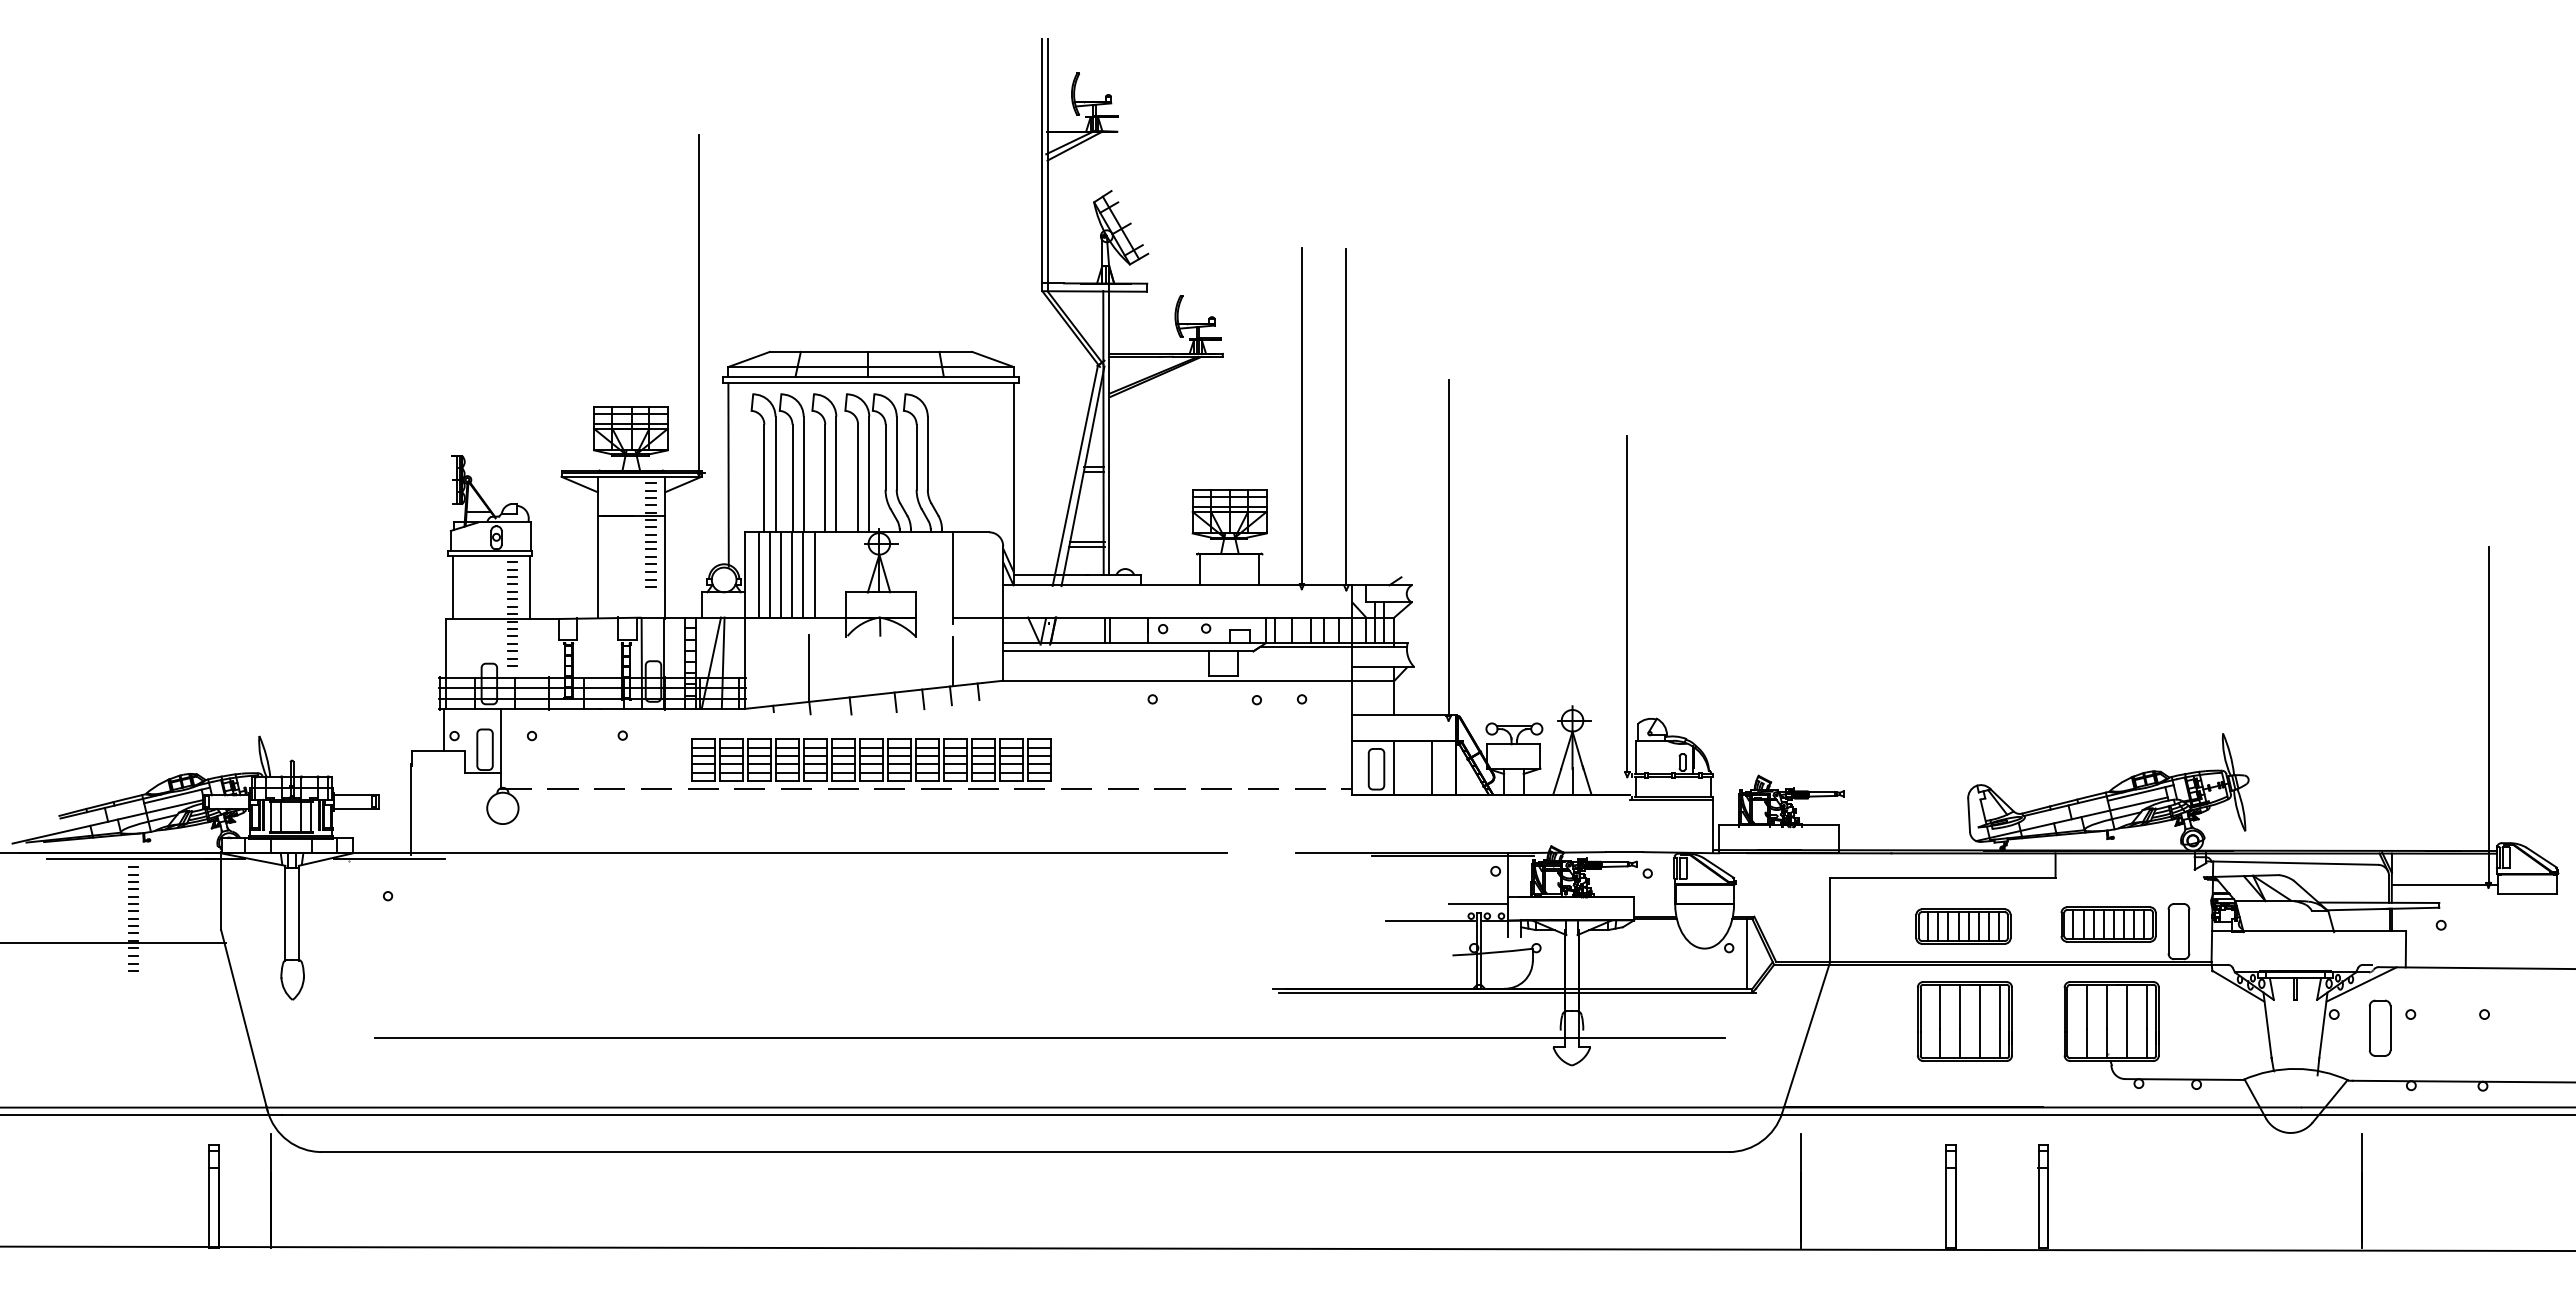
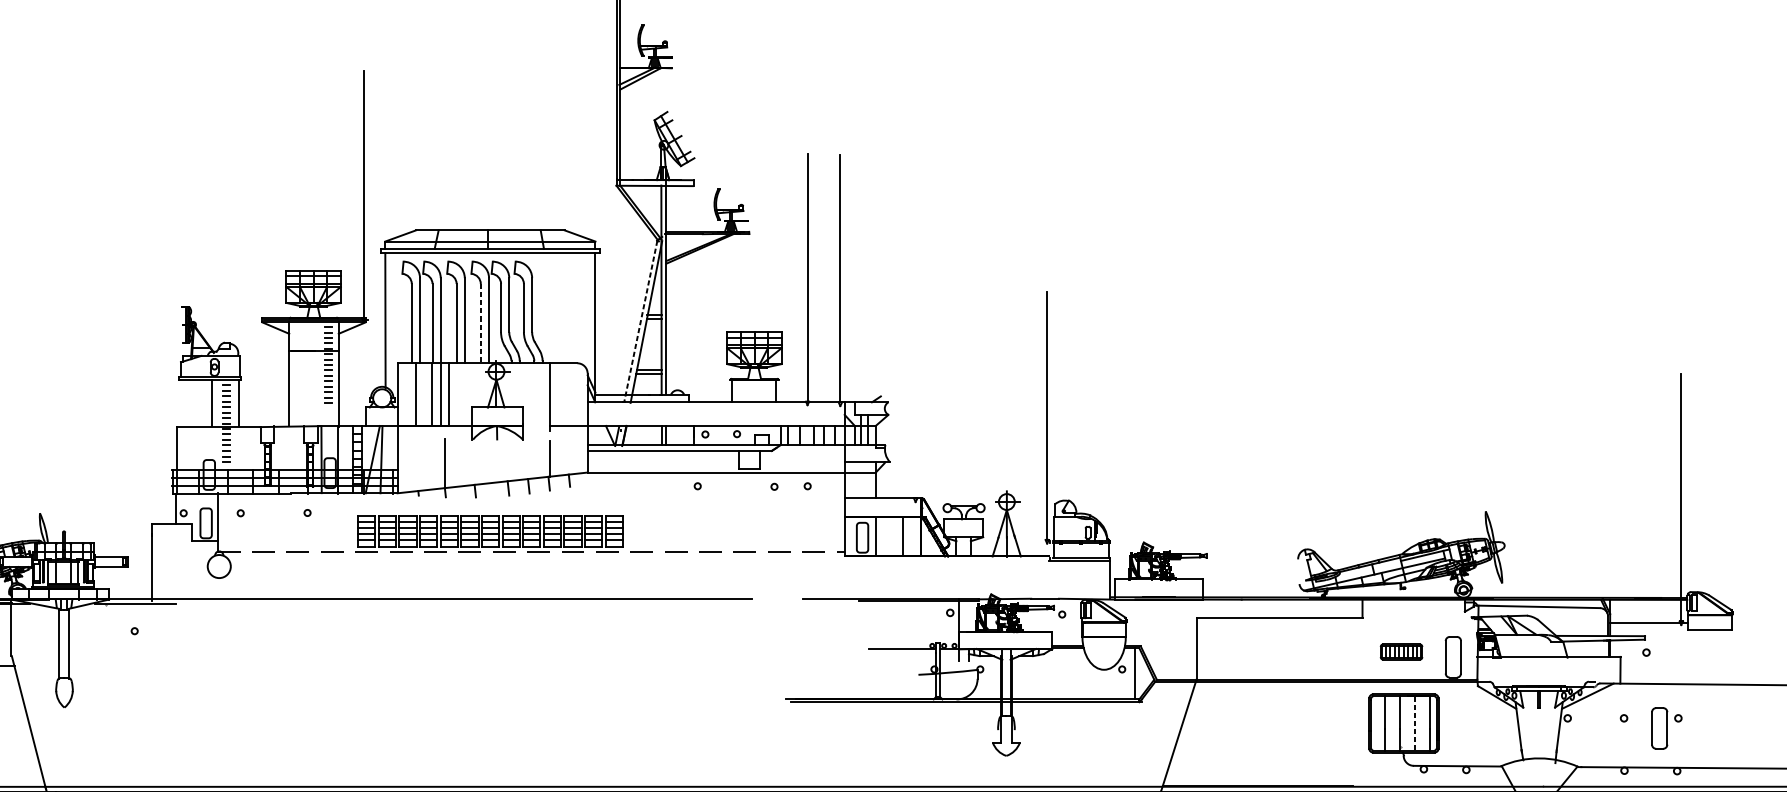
line: (1075, 476) -> (640, 322), solid -> dashed
line: (858, 478) -> (481, 323), solid -> dashed
line: (1448, 547) -> (915, 374), removed
line: (758, 574) -> (407, 394), removed
line: (781, 574) -> (424, 394), removed
line: (452, 586) -> (211, 403), moved
line: (1326, 647) -> (825, 448), removed
line: (1969, 815) -> (1299, 571), removed
line: (1478, 904) -> (937, 637), removed
part: (2108, 924) -> (1401, 652), size x0.6
part: (1963, 926) -> (1294, 653), removed
part: (1964, 1021) -> (1295, 723), removed
line: (2126, 1021) -> (1414, 723), solid -> dashed
part: (2379, 1027) -> (1659, 727), moved
line: (1049, 1037) -> (621, 735), removed

